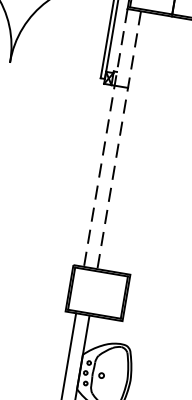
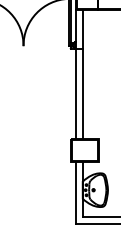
line: (106, 139) -> (76, 75), dashed -> solid
line: (118, 141) -> (82, 75), dashed -> solid

